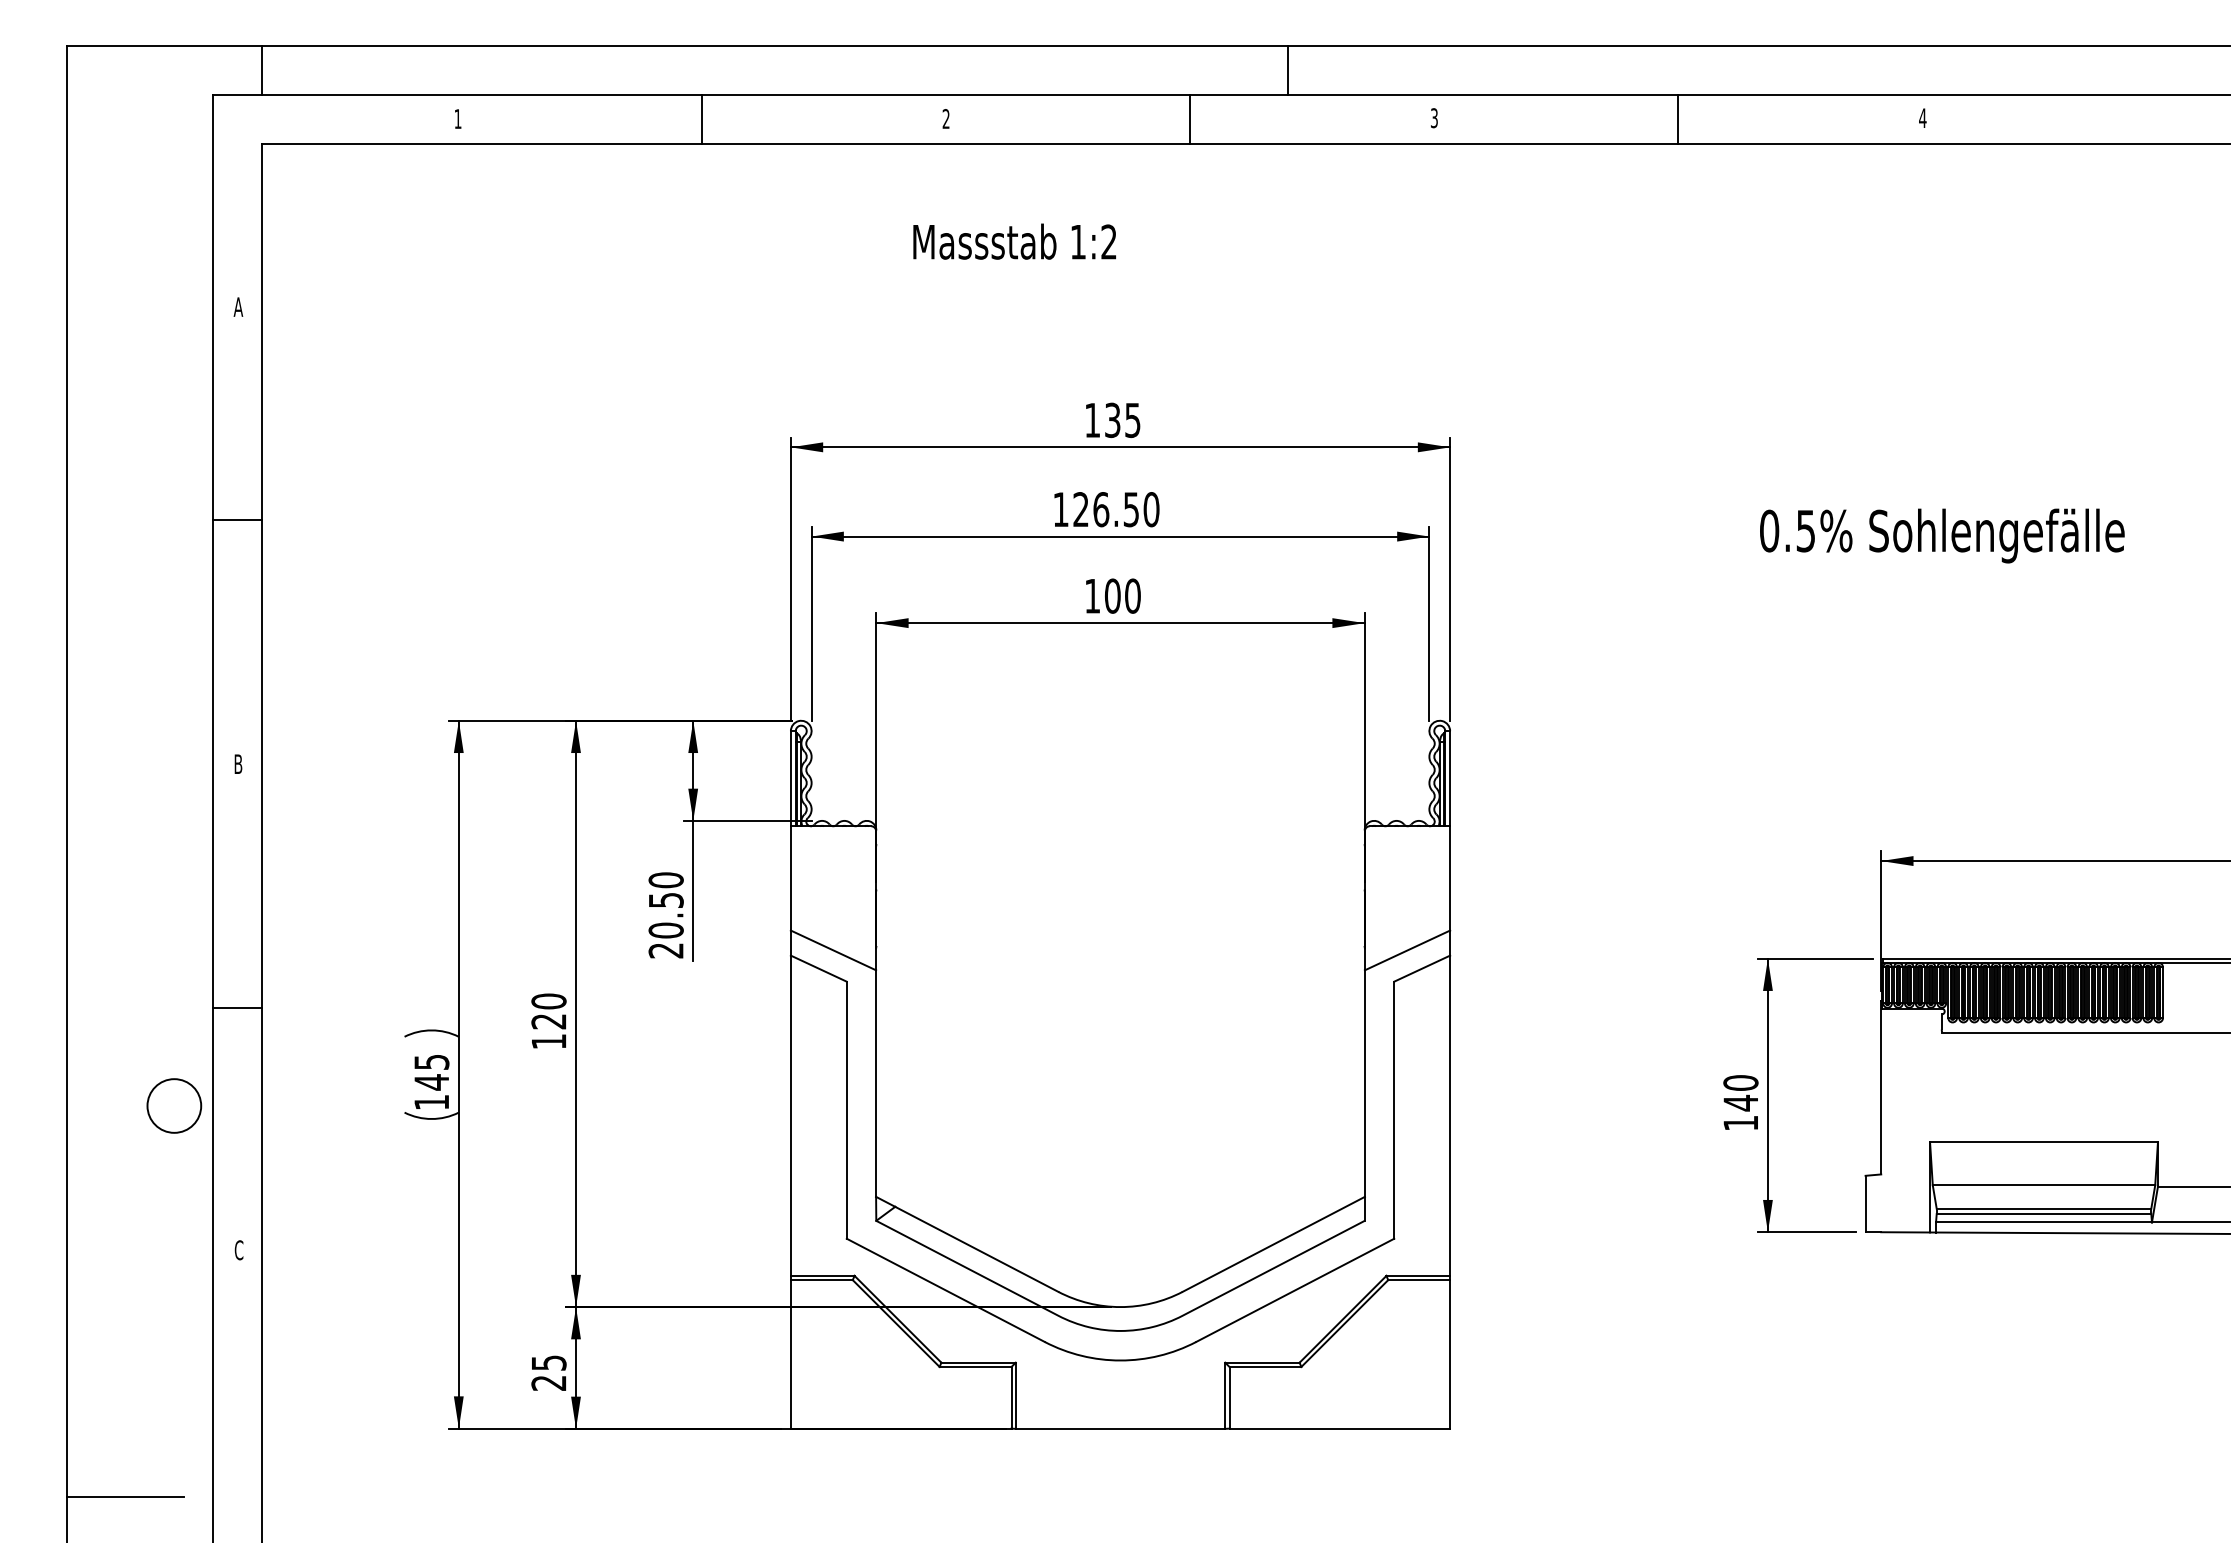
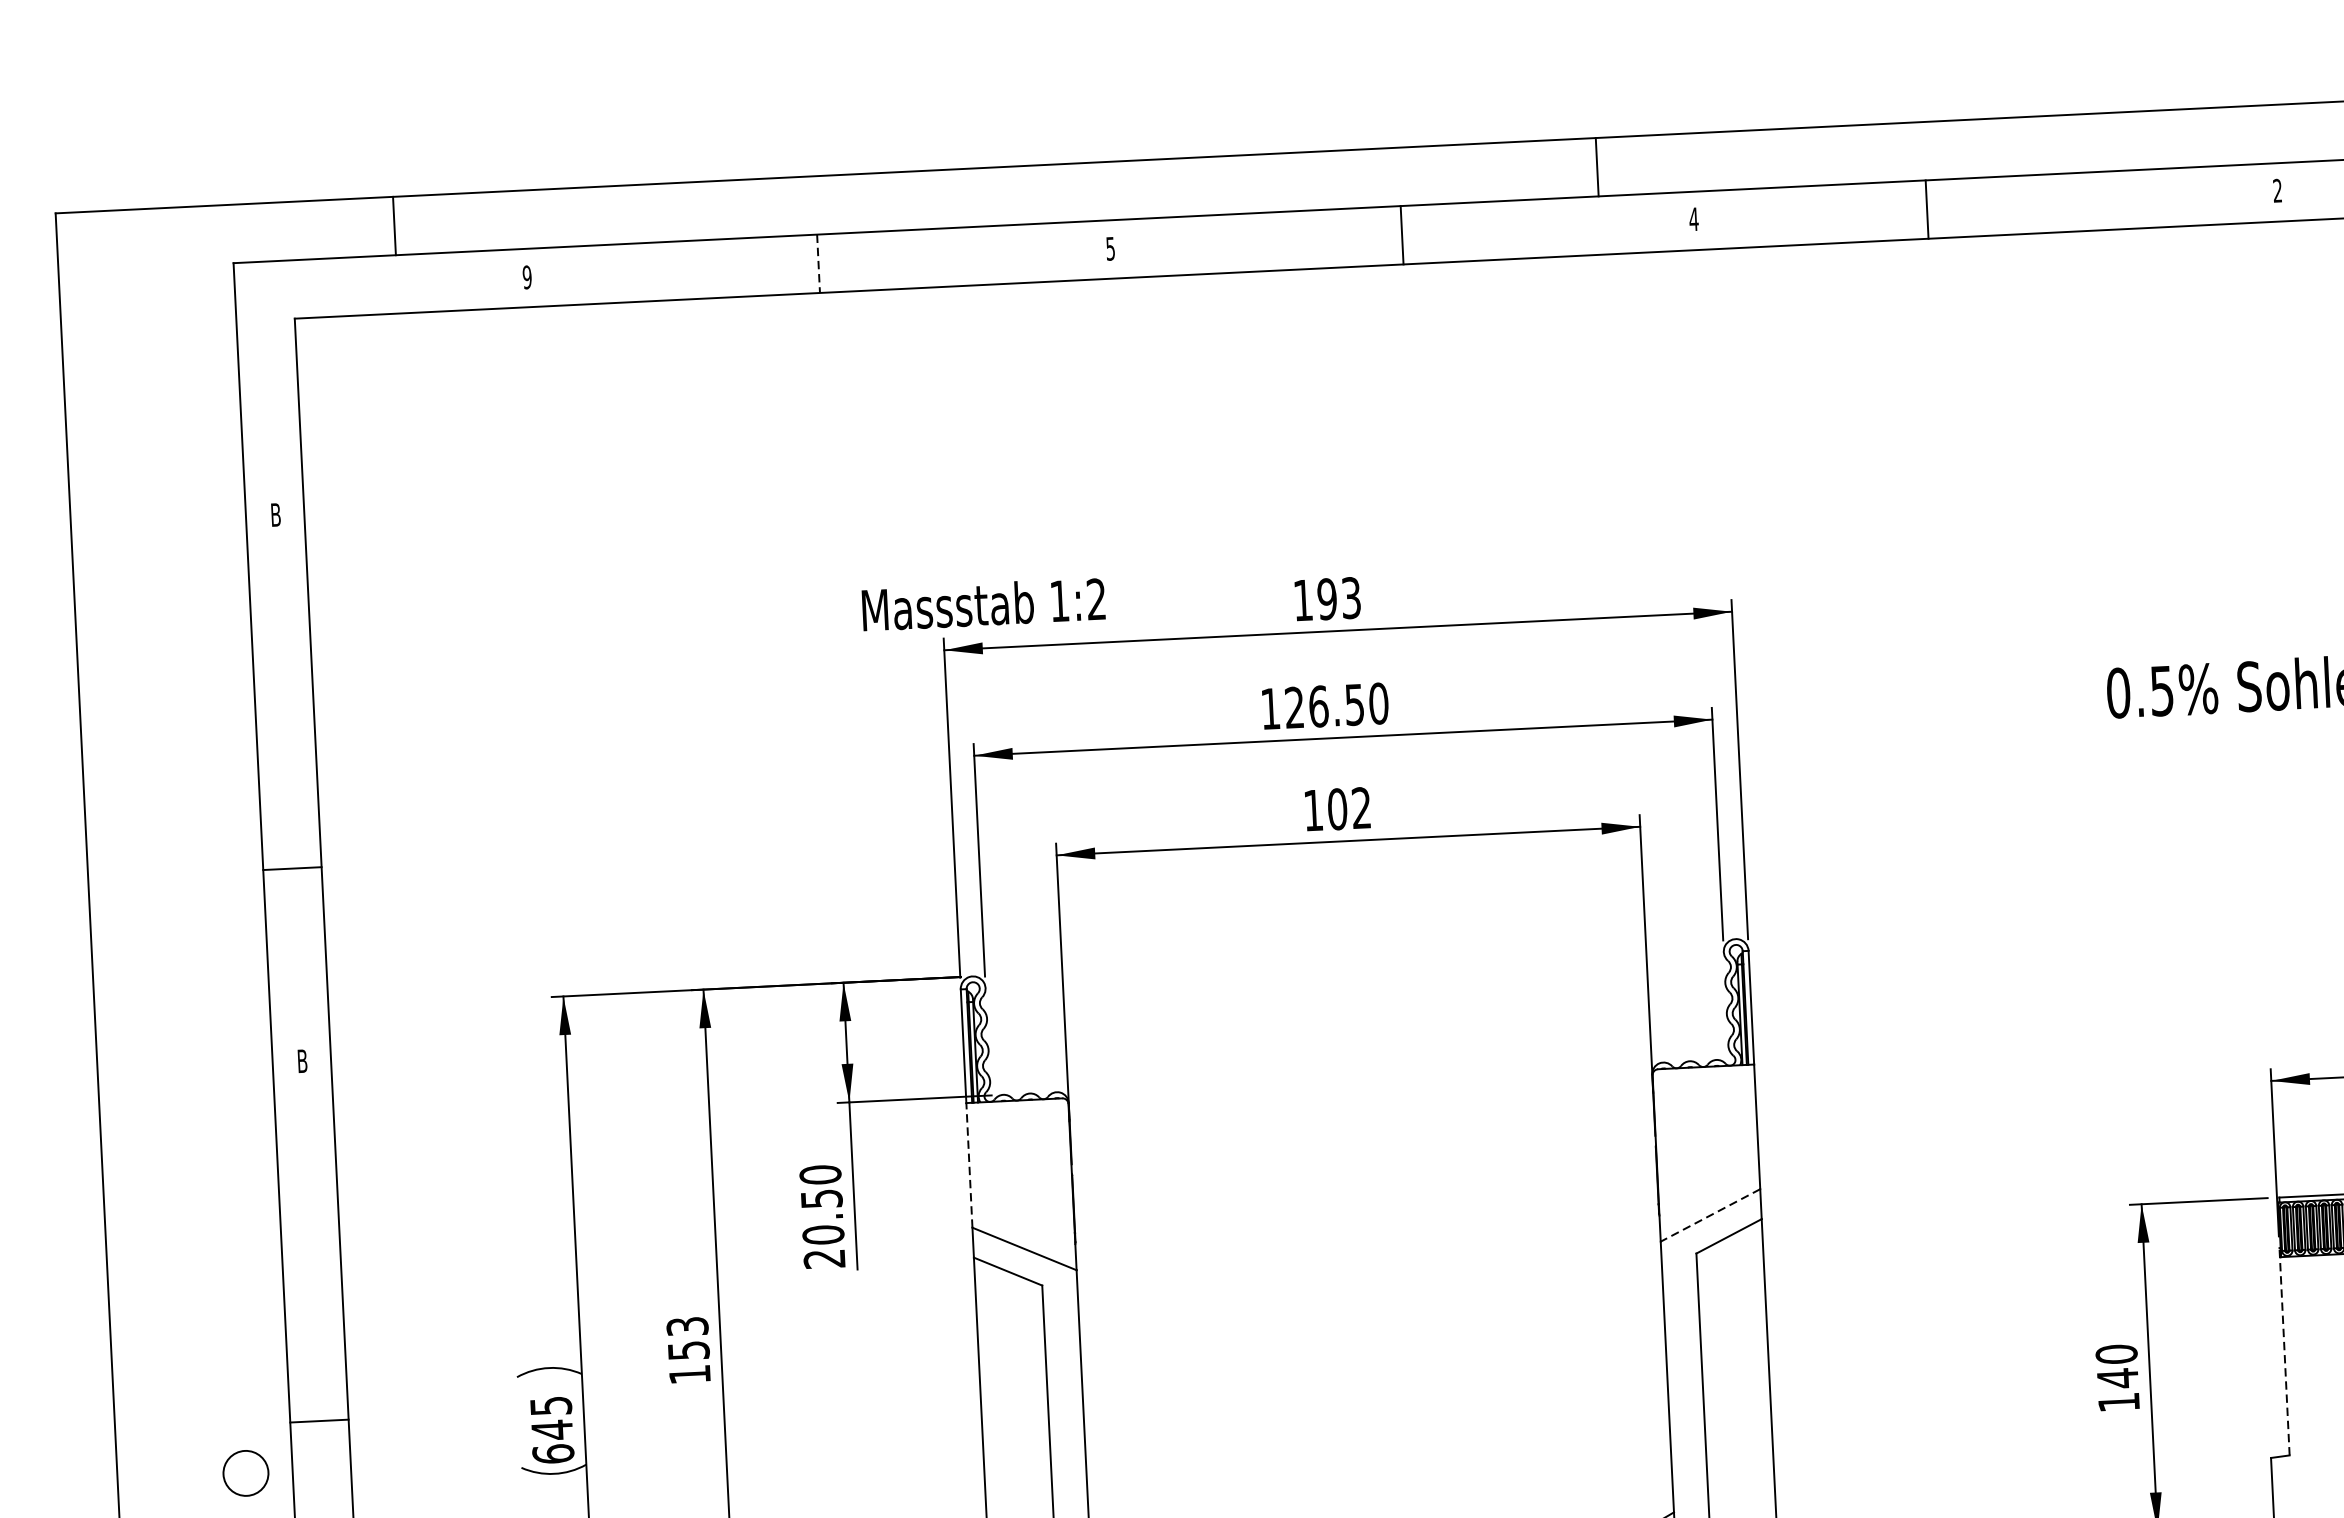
line: (262, 70) -> (394, 225), moved
line: (1287, 70) -> (1596, 166), moved
text: (1922, 117) -> (2277, 189), 4 -> 2
text: (1434, 118) -> (1694, 219), 3 -> 4
text: (457, 119) -> (526, 277), 1 -> 9
text: (945, 119) -> (1109, 249), 2 -> 5
line: (1678, 119) -> (1927, 209), moved
line: (701, 120) -> (818, 264), solid -> dashed
text: (1014, 241) -> (983, 604), moved
text: (238, 306) -> (275, 514), A -> B
text: (1122, 419) -> (1338, 597), 135 -> 193
line: (237, 520) -> (292, 869), moved
text: (1132, 595) -> (1361, 807), 100 -> 102
line: (790, 877) -> (968, 1164), solid -> dashed
line: (1407, 950) -> (1710, 1215), solid -> dashed
line: (237, 1008) -> (319, 1421), moved
text: (548, 1011) -> (687, 1338), 120 -> 153
line: (1881, 1087) -> (2284, 1351), solid -> dashed
text: (431, 1102) -> (553, 1454), 145 -> 645
circle: (174, 1105) -> (246, 1472), size x0.7

